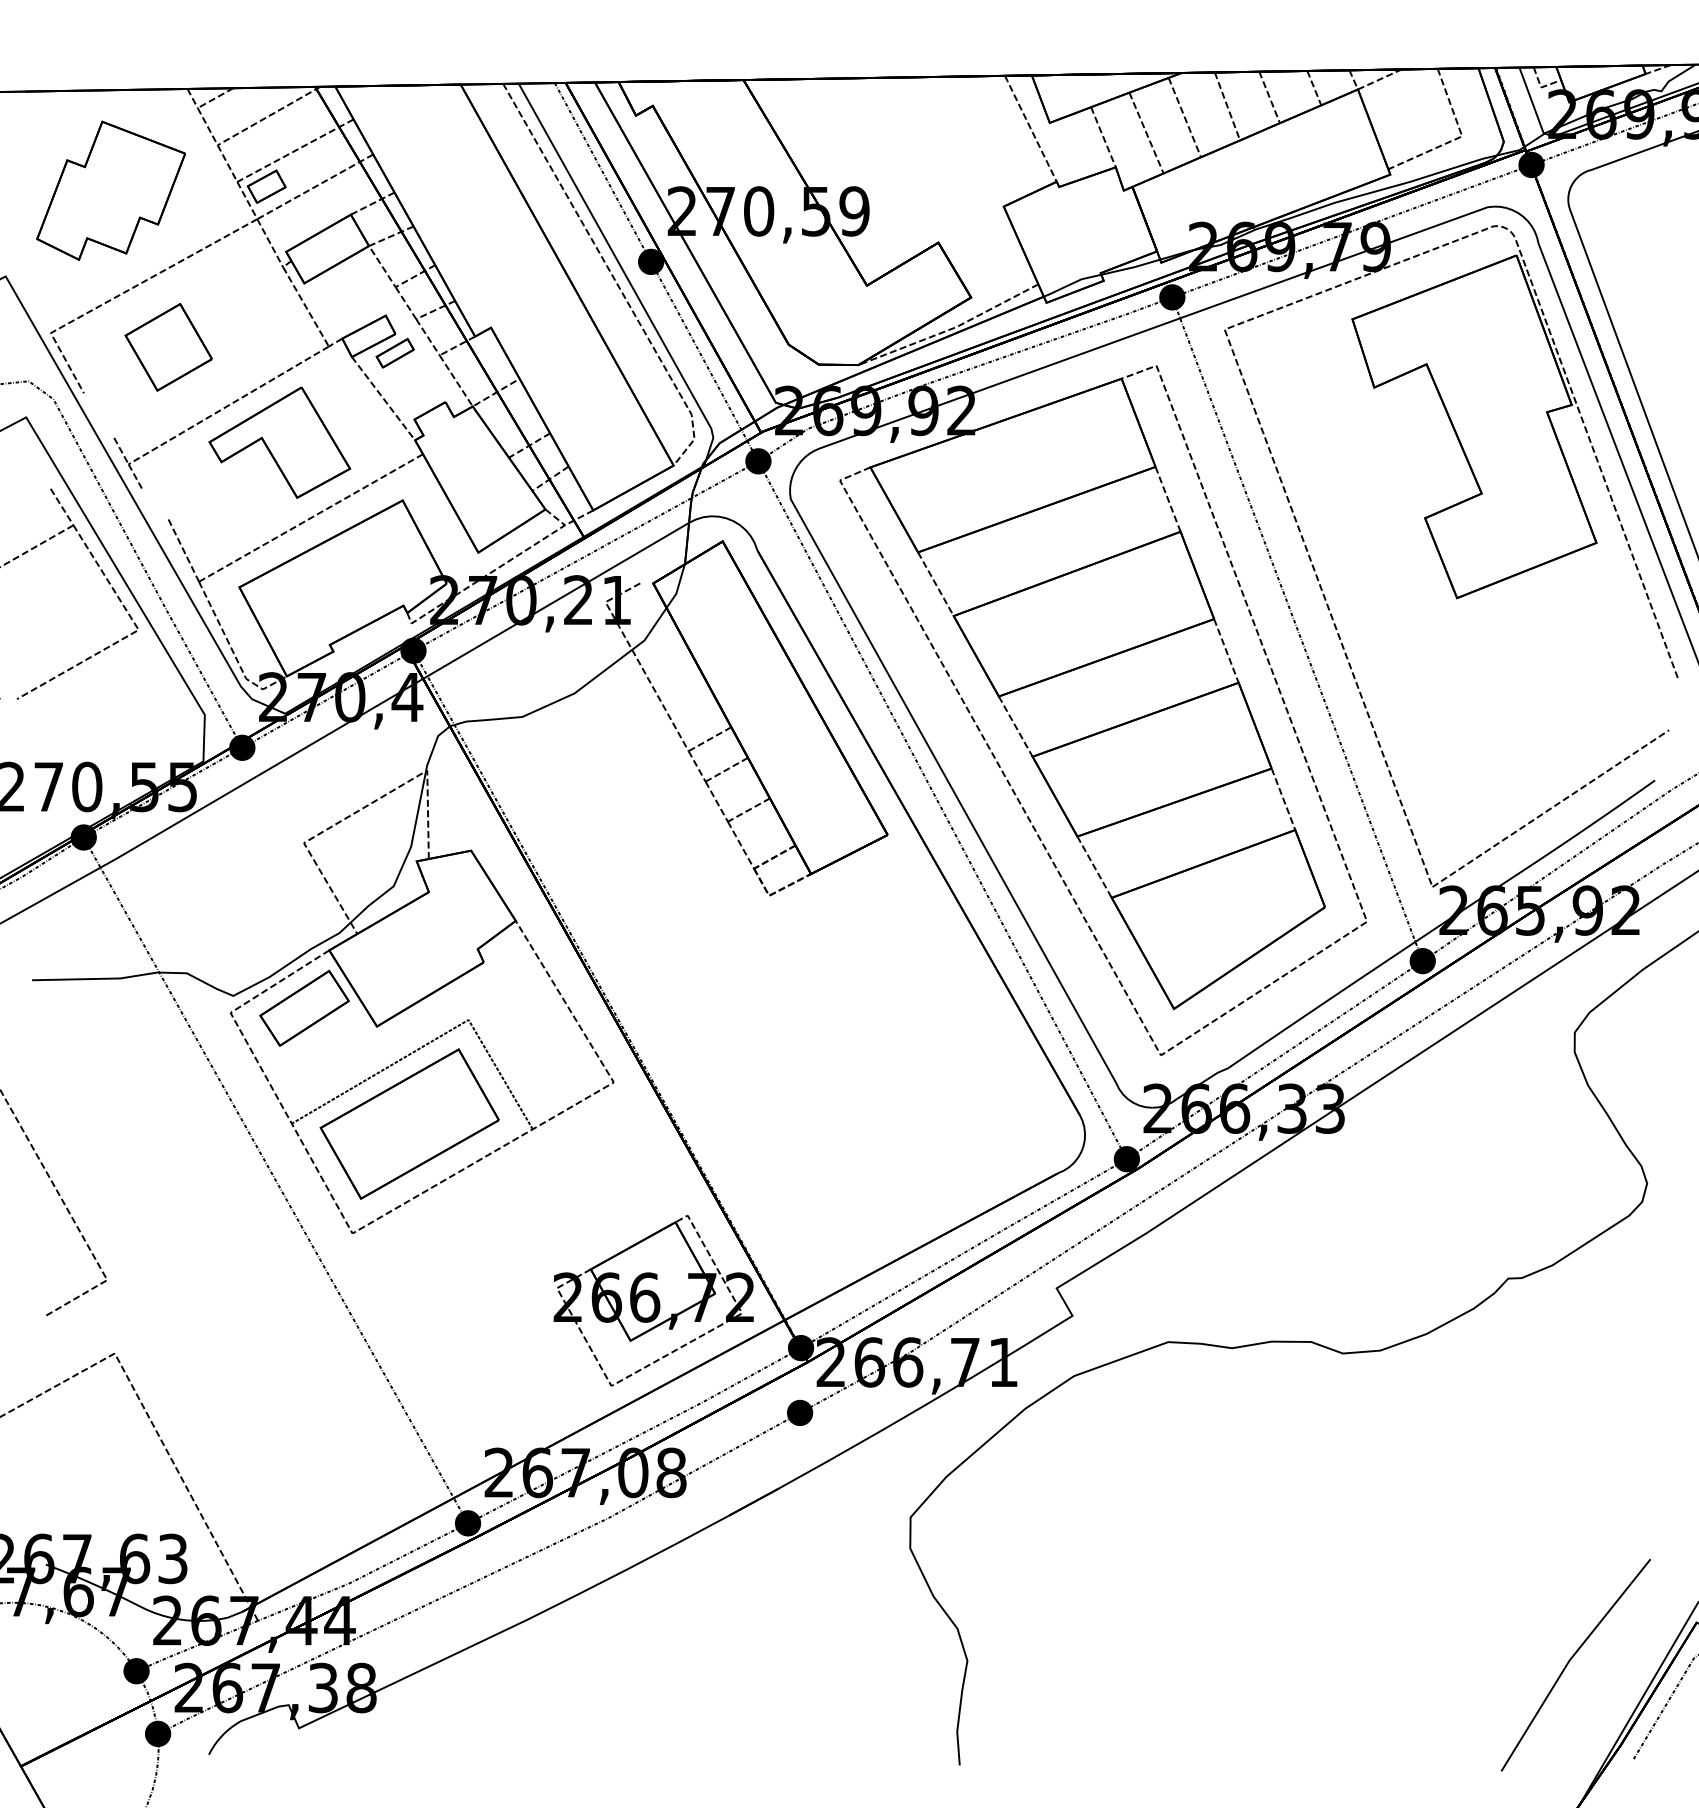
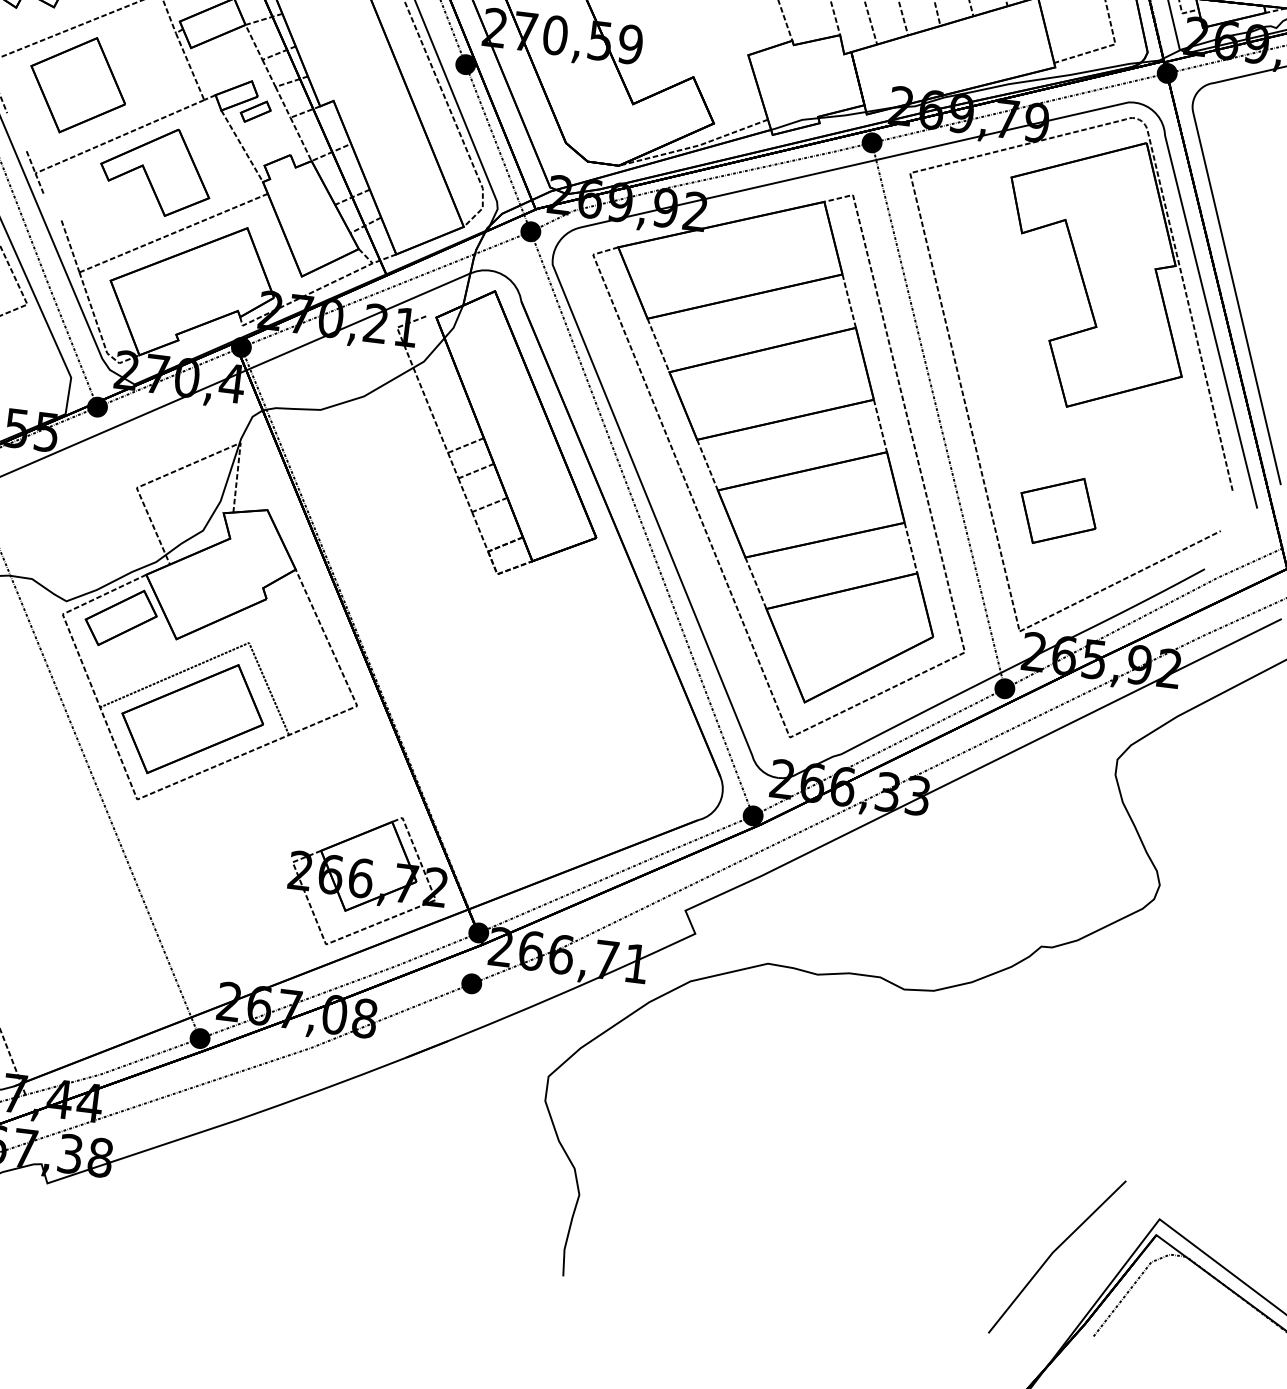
part: (168, 347) -> (78, 85), size x1.43
part: (1462, 729) -> (1058, 510), added

